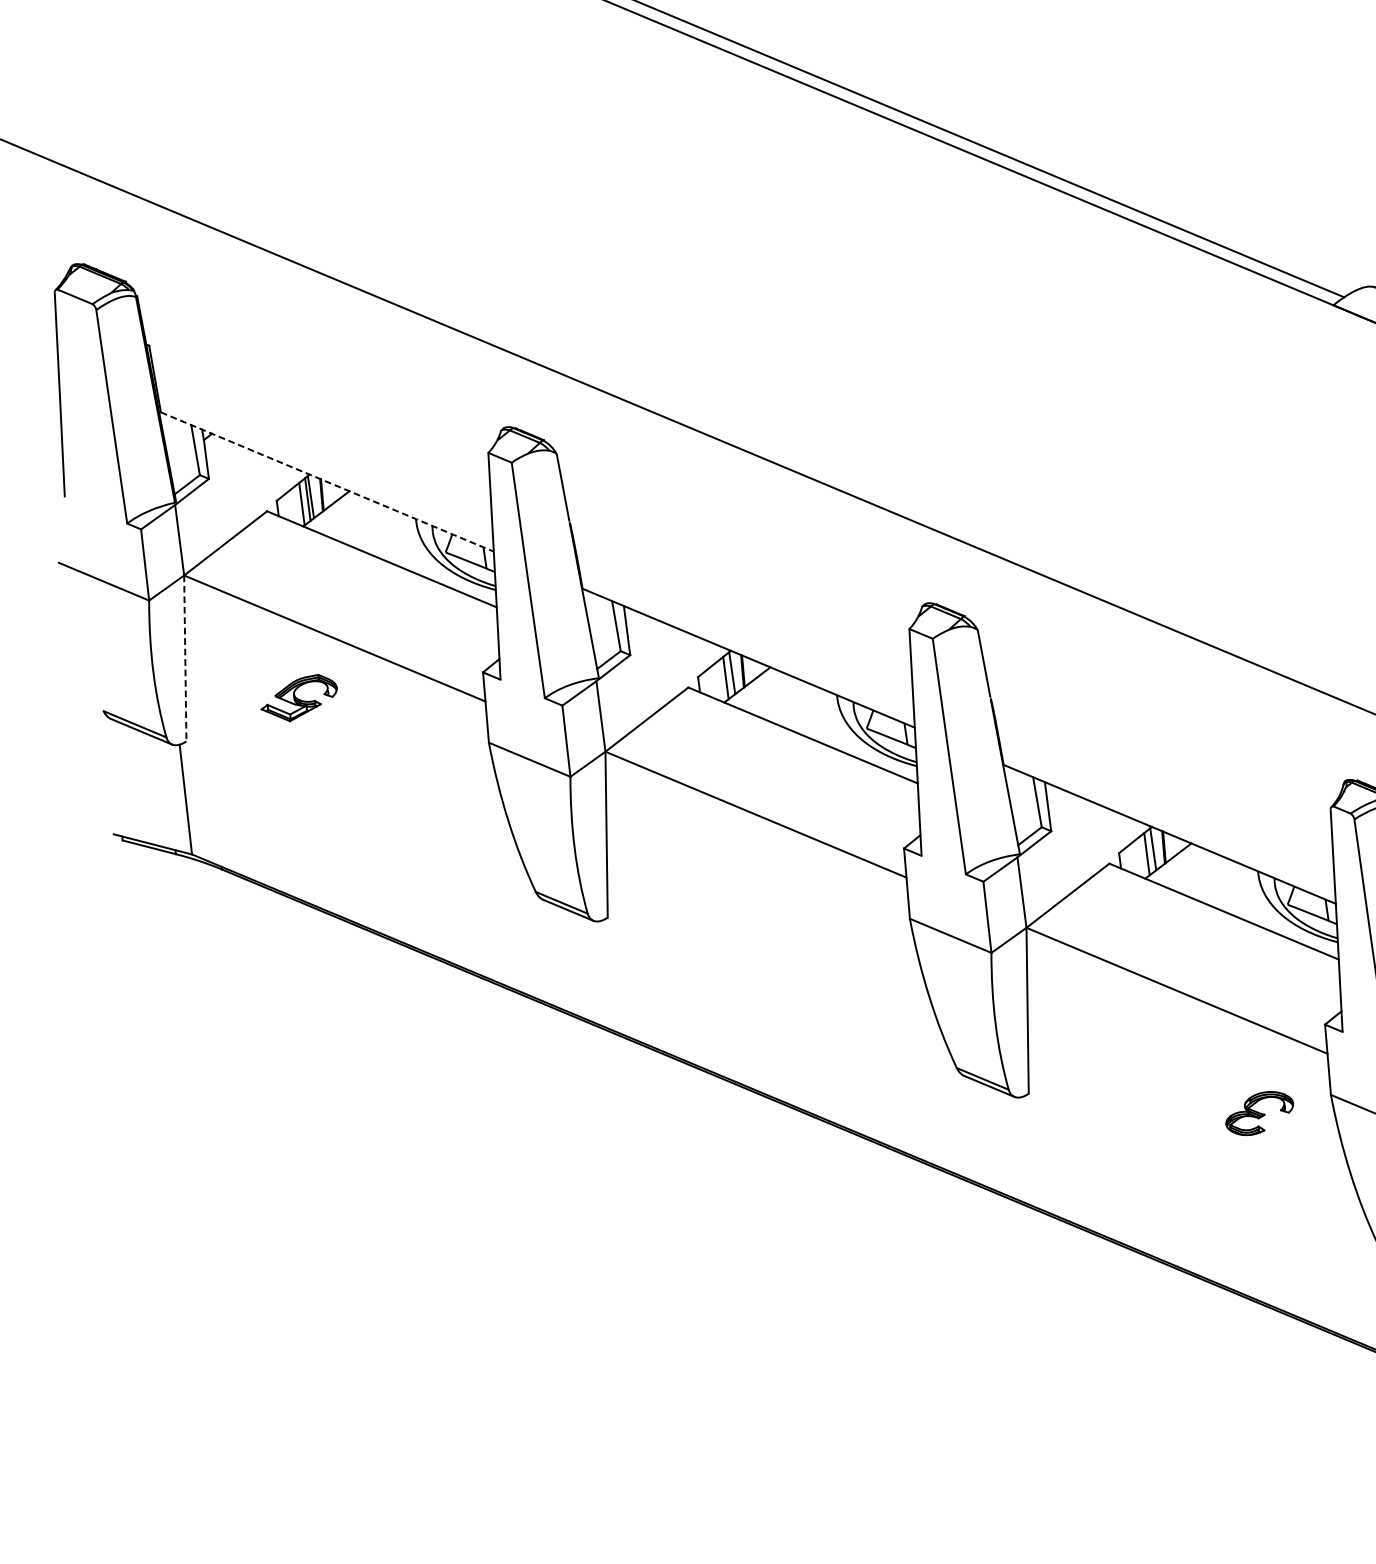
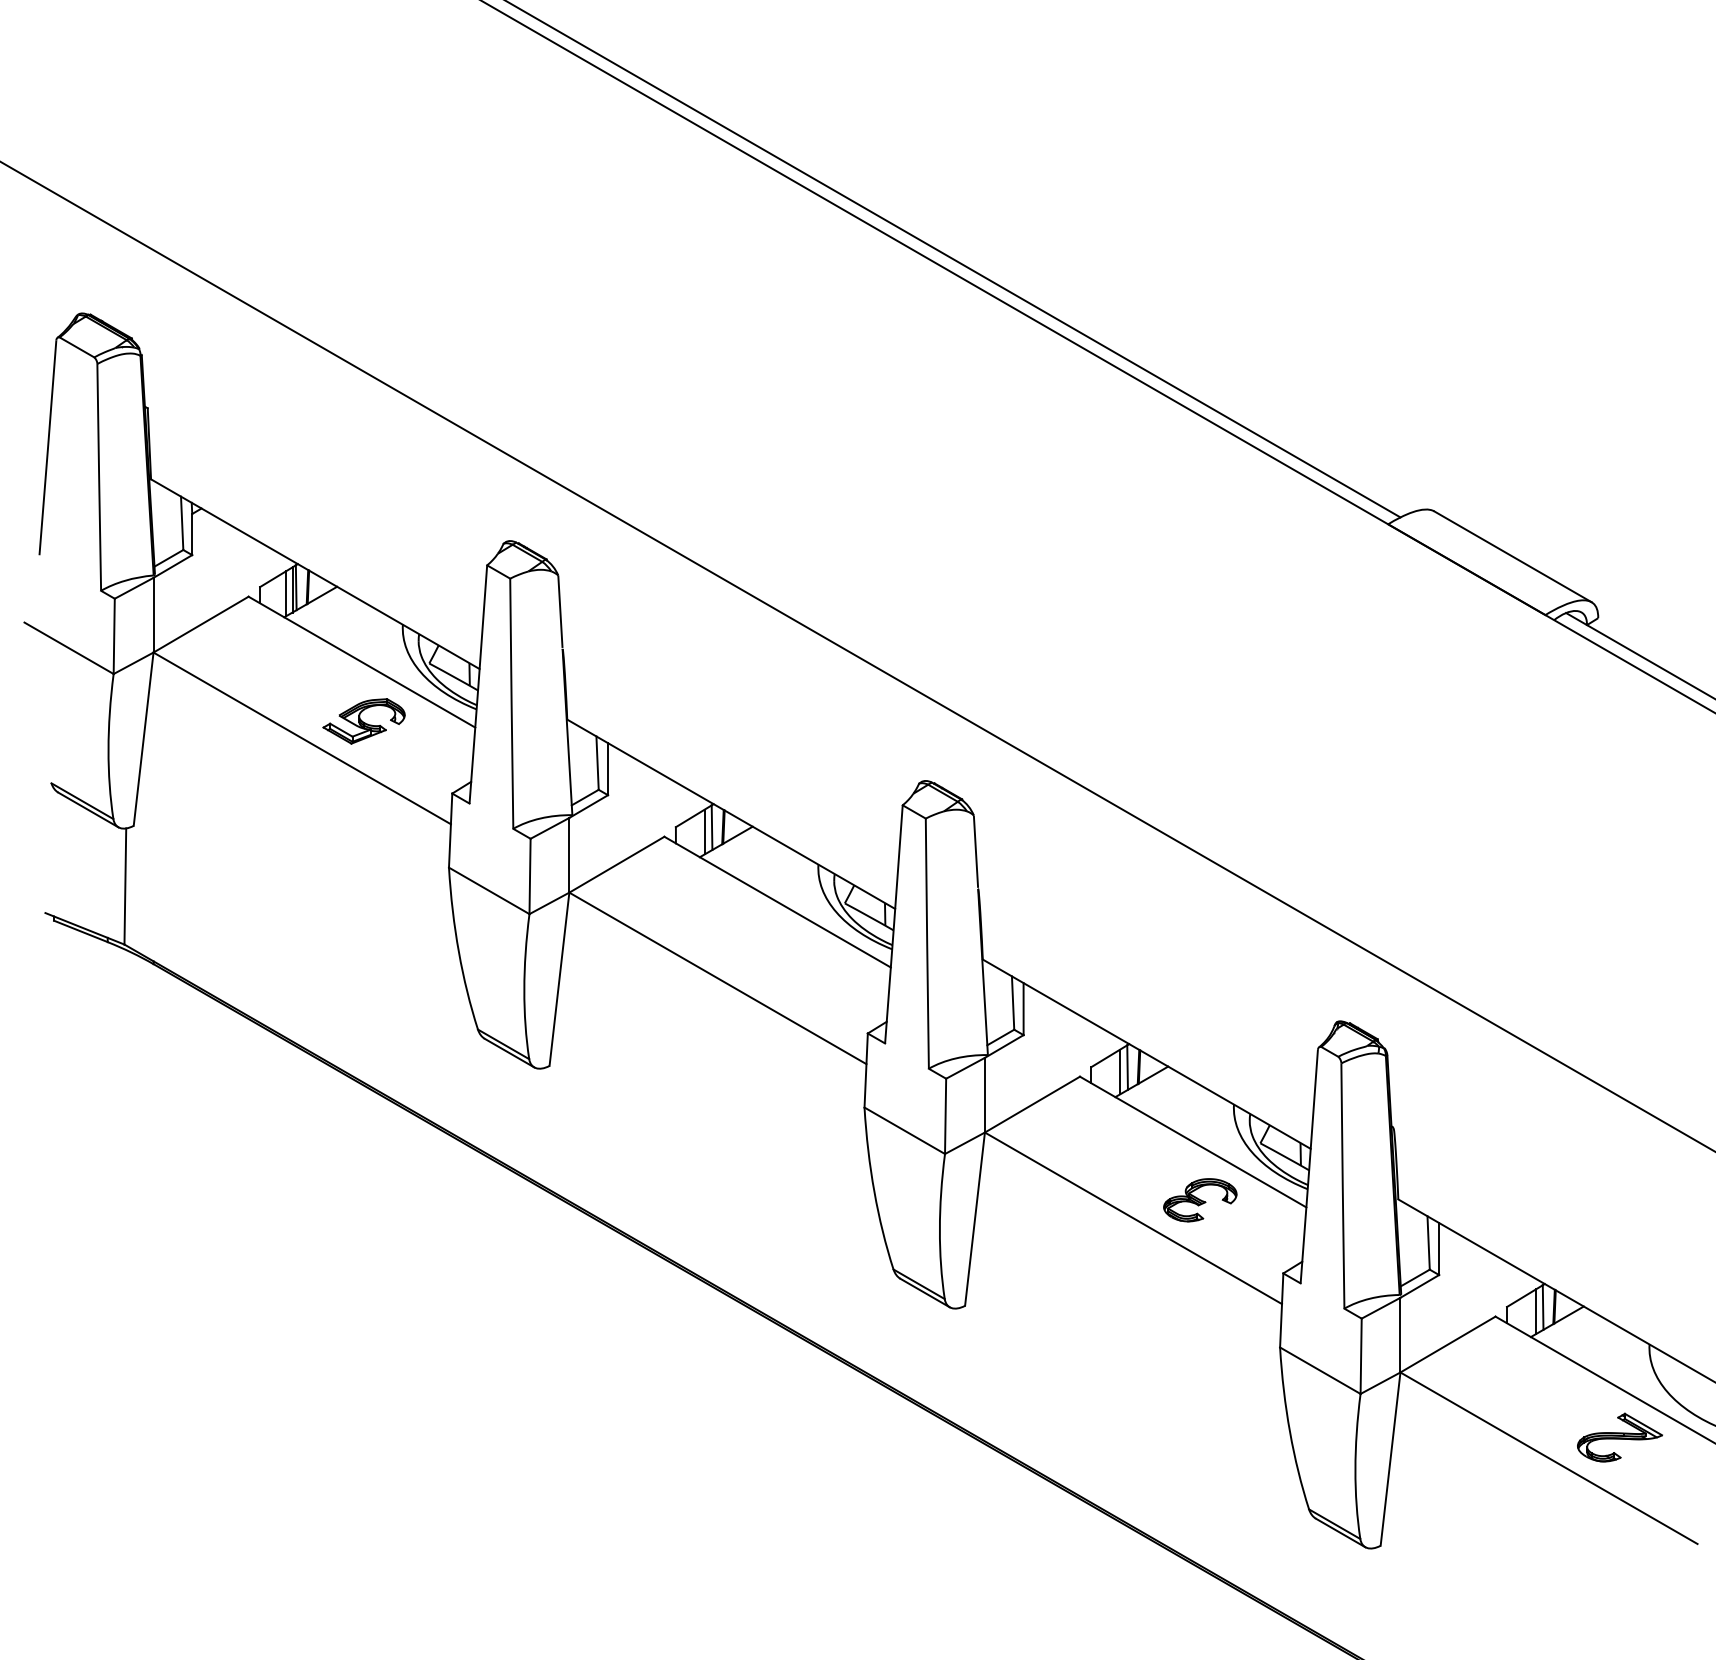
line: (327, 482) -> (315, 574), dashed -> solid
line: (185, 658) -> (143, 739), dashed -> solid
part: (298, 698) -> (363, 721), moved
part: (1259, 1113) -> (1200, 1200), moved

